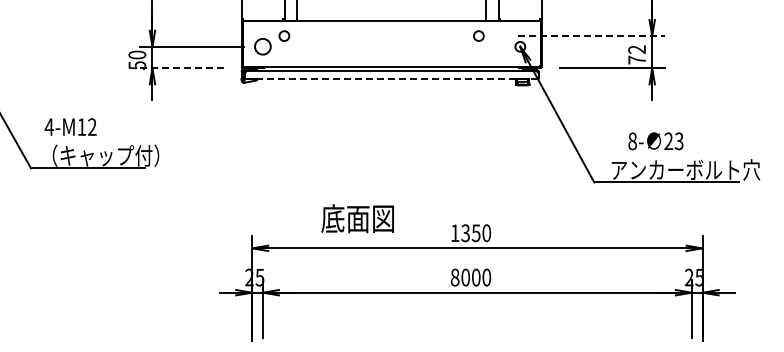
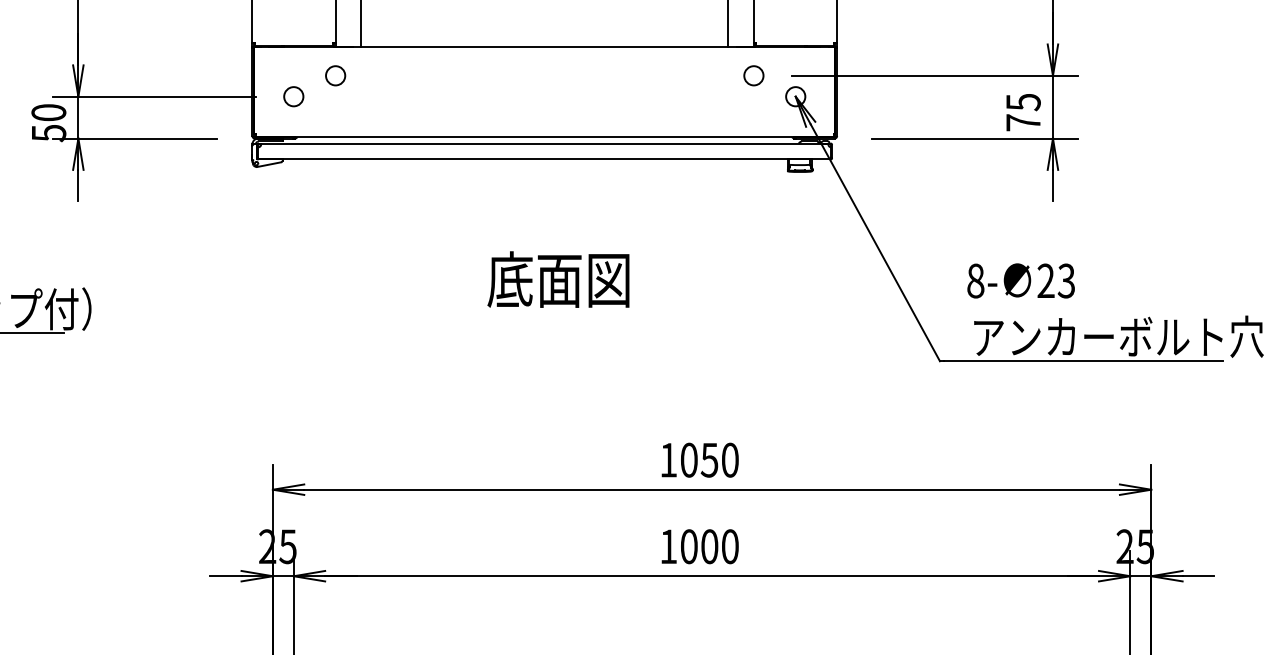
circle: (478, 35) -> (753, 74), moved
line: (592, 36) -> (936, 76), dashed -> solid
circle: (262, 46) -> (292, 96), size x0.62
text: (636, 49) -> (1022, 101), 72 -> 75
line: (181, 68) -> (134, 138), dashed -> solid
line: (391, 79) -> (544, 160), dashed -> solid
text: (655, 141) -> (1020, 281), moved
text: (357, 218) -> (558, 279), moved
text: (465, 233) -> (688, 460), 1350 -> 1050
text: (454, 277) -> (667, 546), 8000 -> 1000

